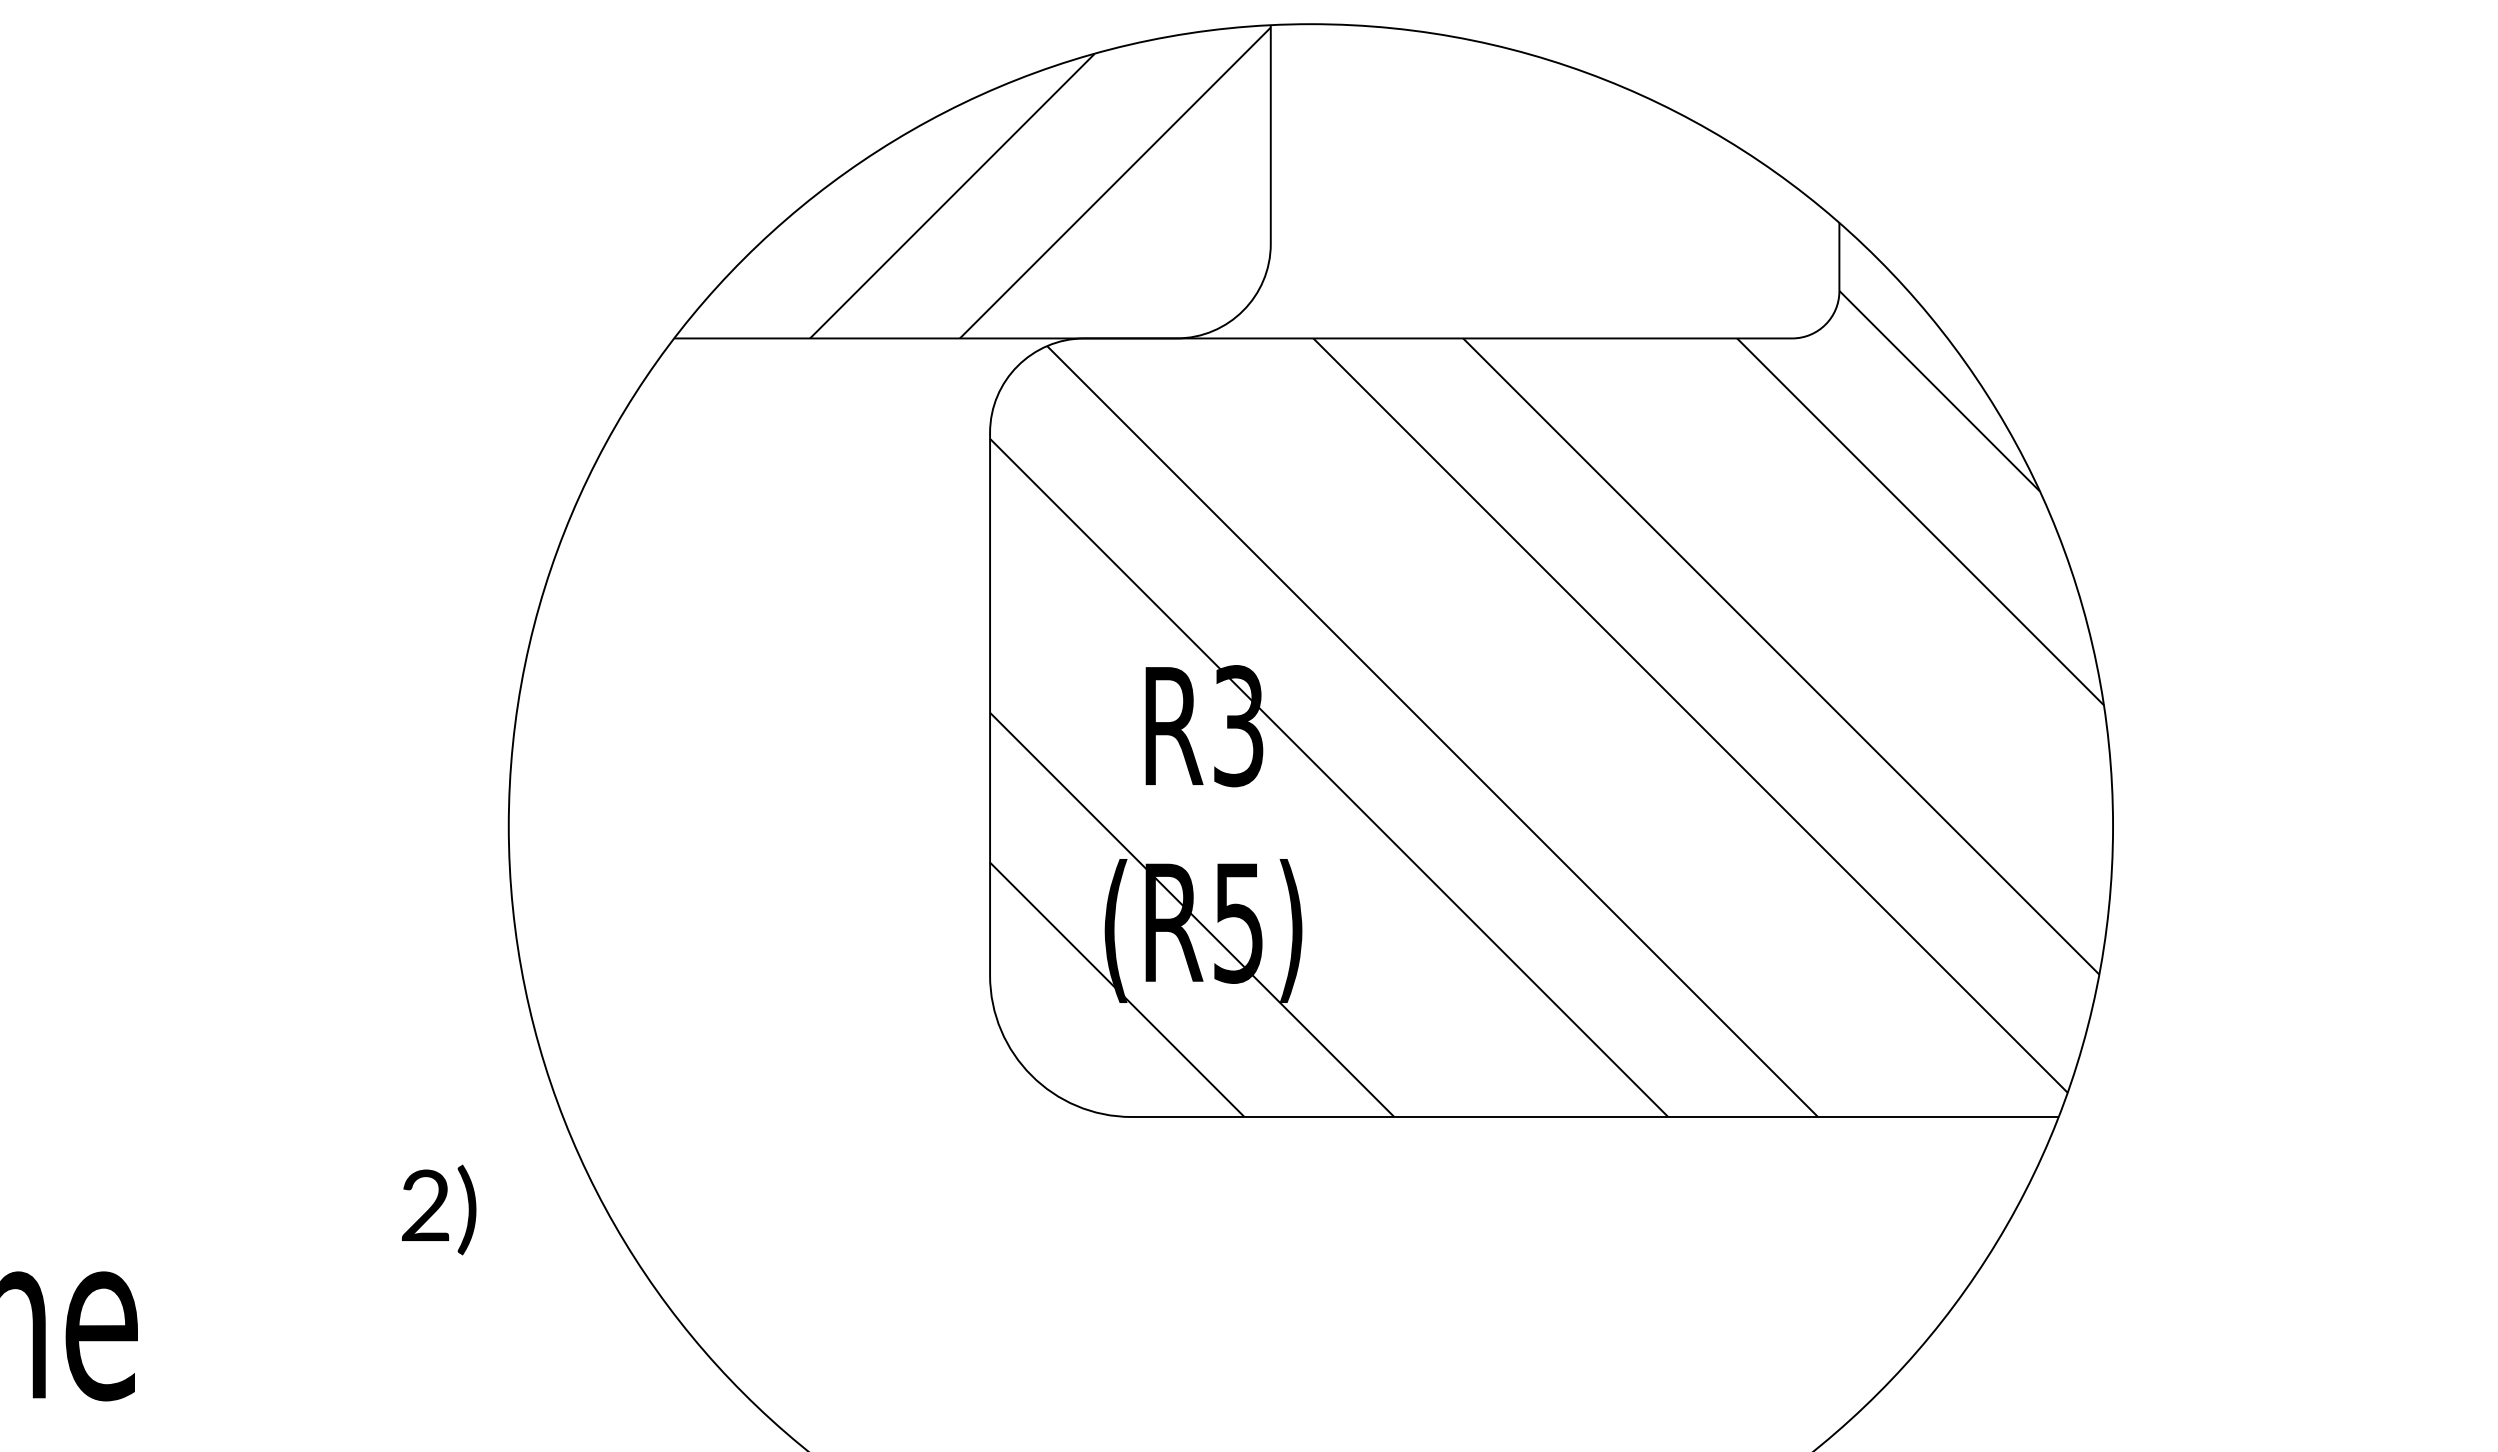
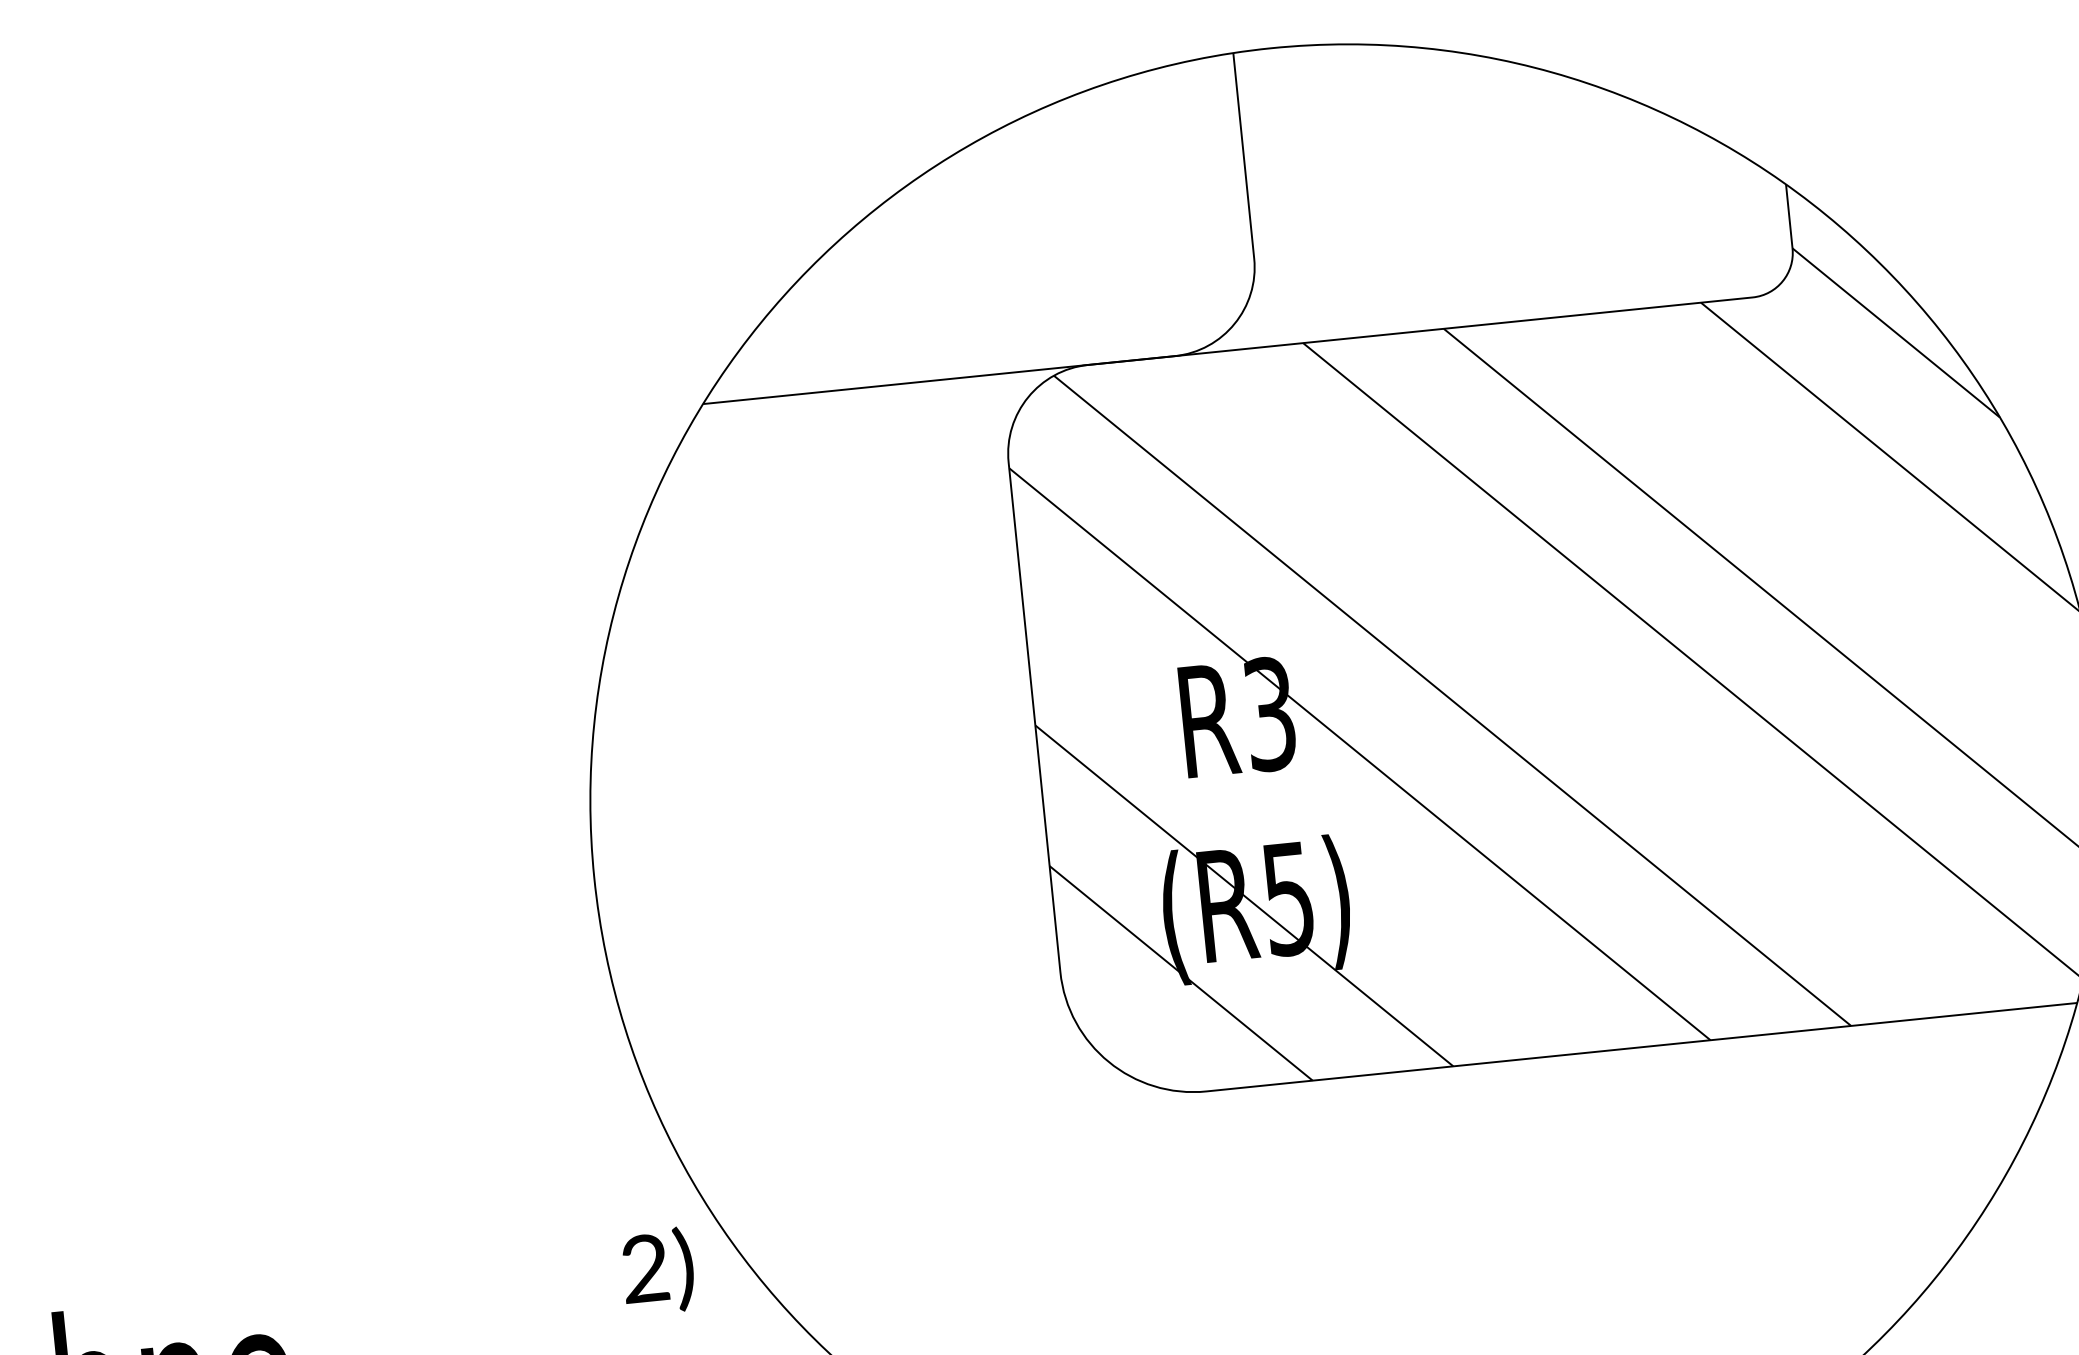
hatch: (1040, 182) -> (1032, 222), removed
text: (439, 1209) -> (658, 1270), moved

